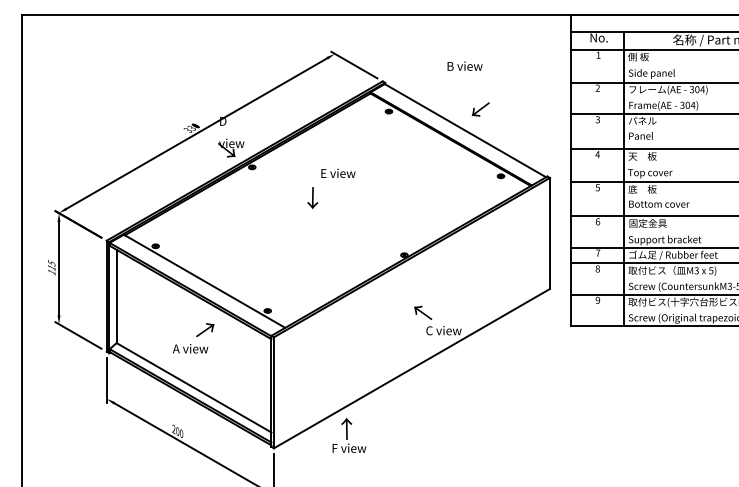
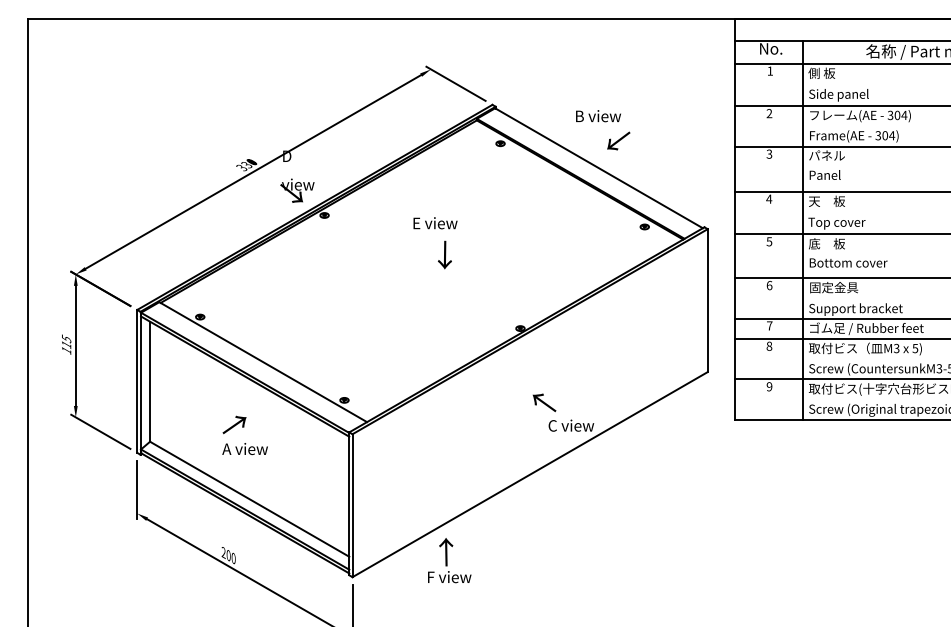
text: (464, 65) -> (597, 115), moved
text: (312, 198) -> (444, 255), moved
text: (205, 329) -> (234, 424), moved

